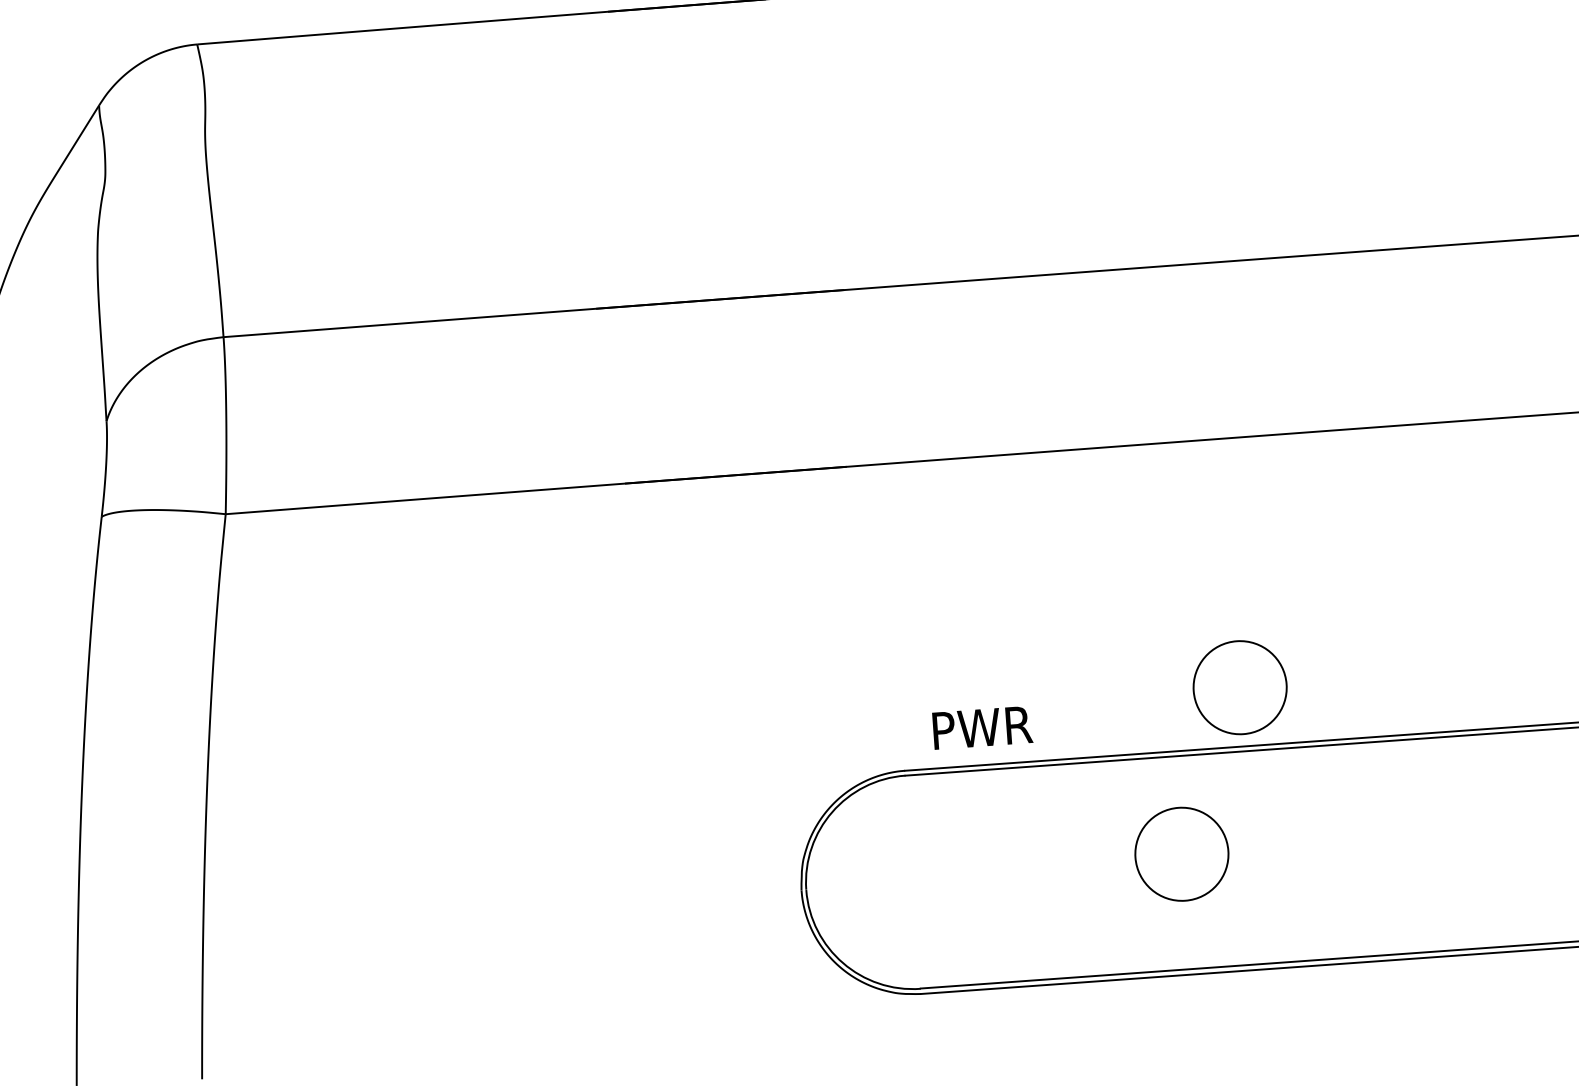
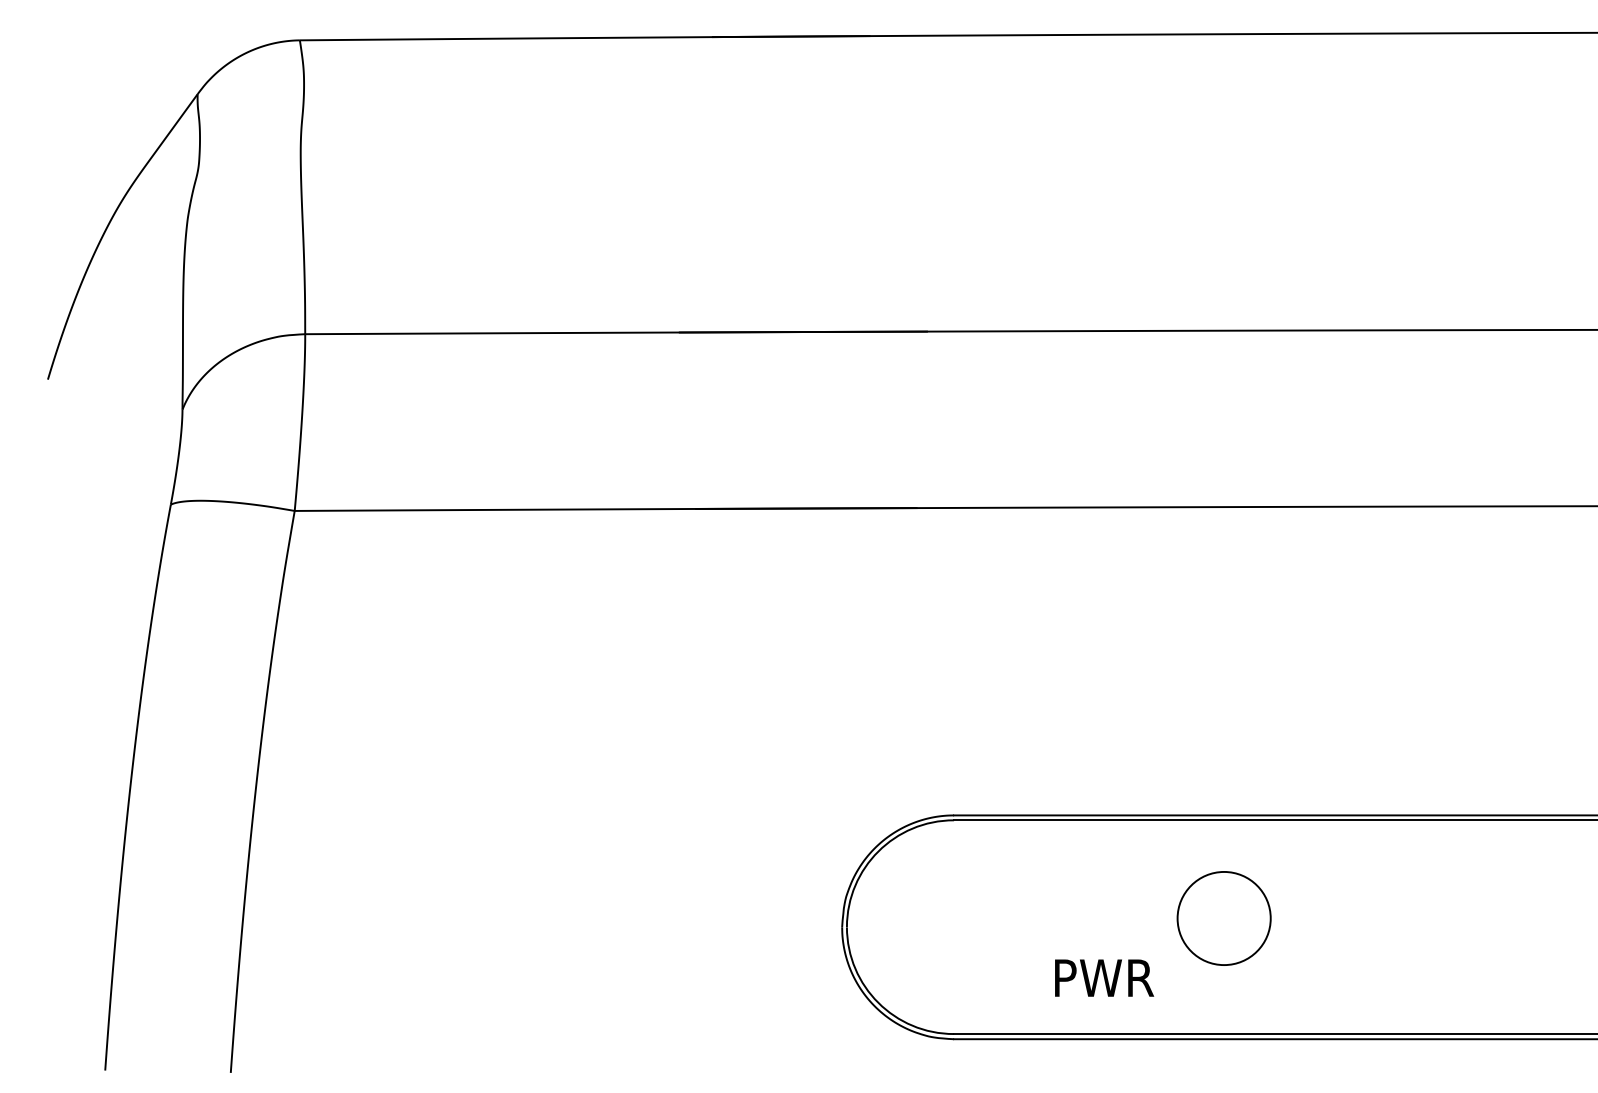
circle: (1239, 687) -> (1293, 756), removed
text: (982, 727) -> (1104, 977), moved

